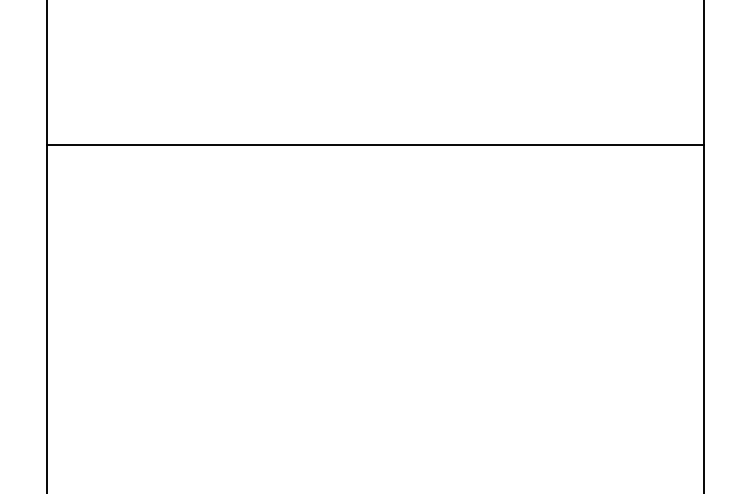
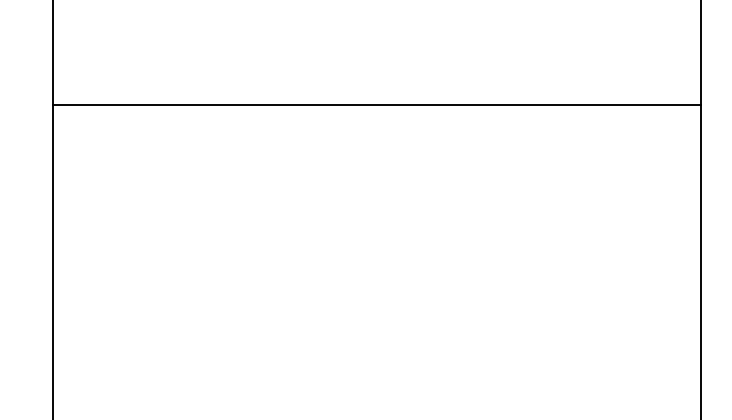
line: (375, 144) -> (376, 104), moved

